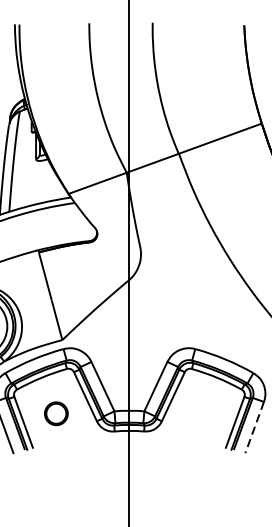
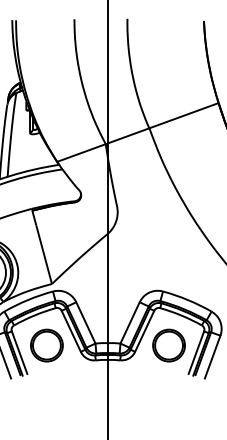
part: (55, 413) -> (46, 345), size x1.67
part: (201, 413) -> (168, 345), added
line: (254, 428) -> (212, 357), dashed -> solid

